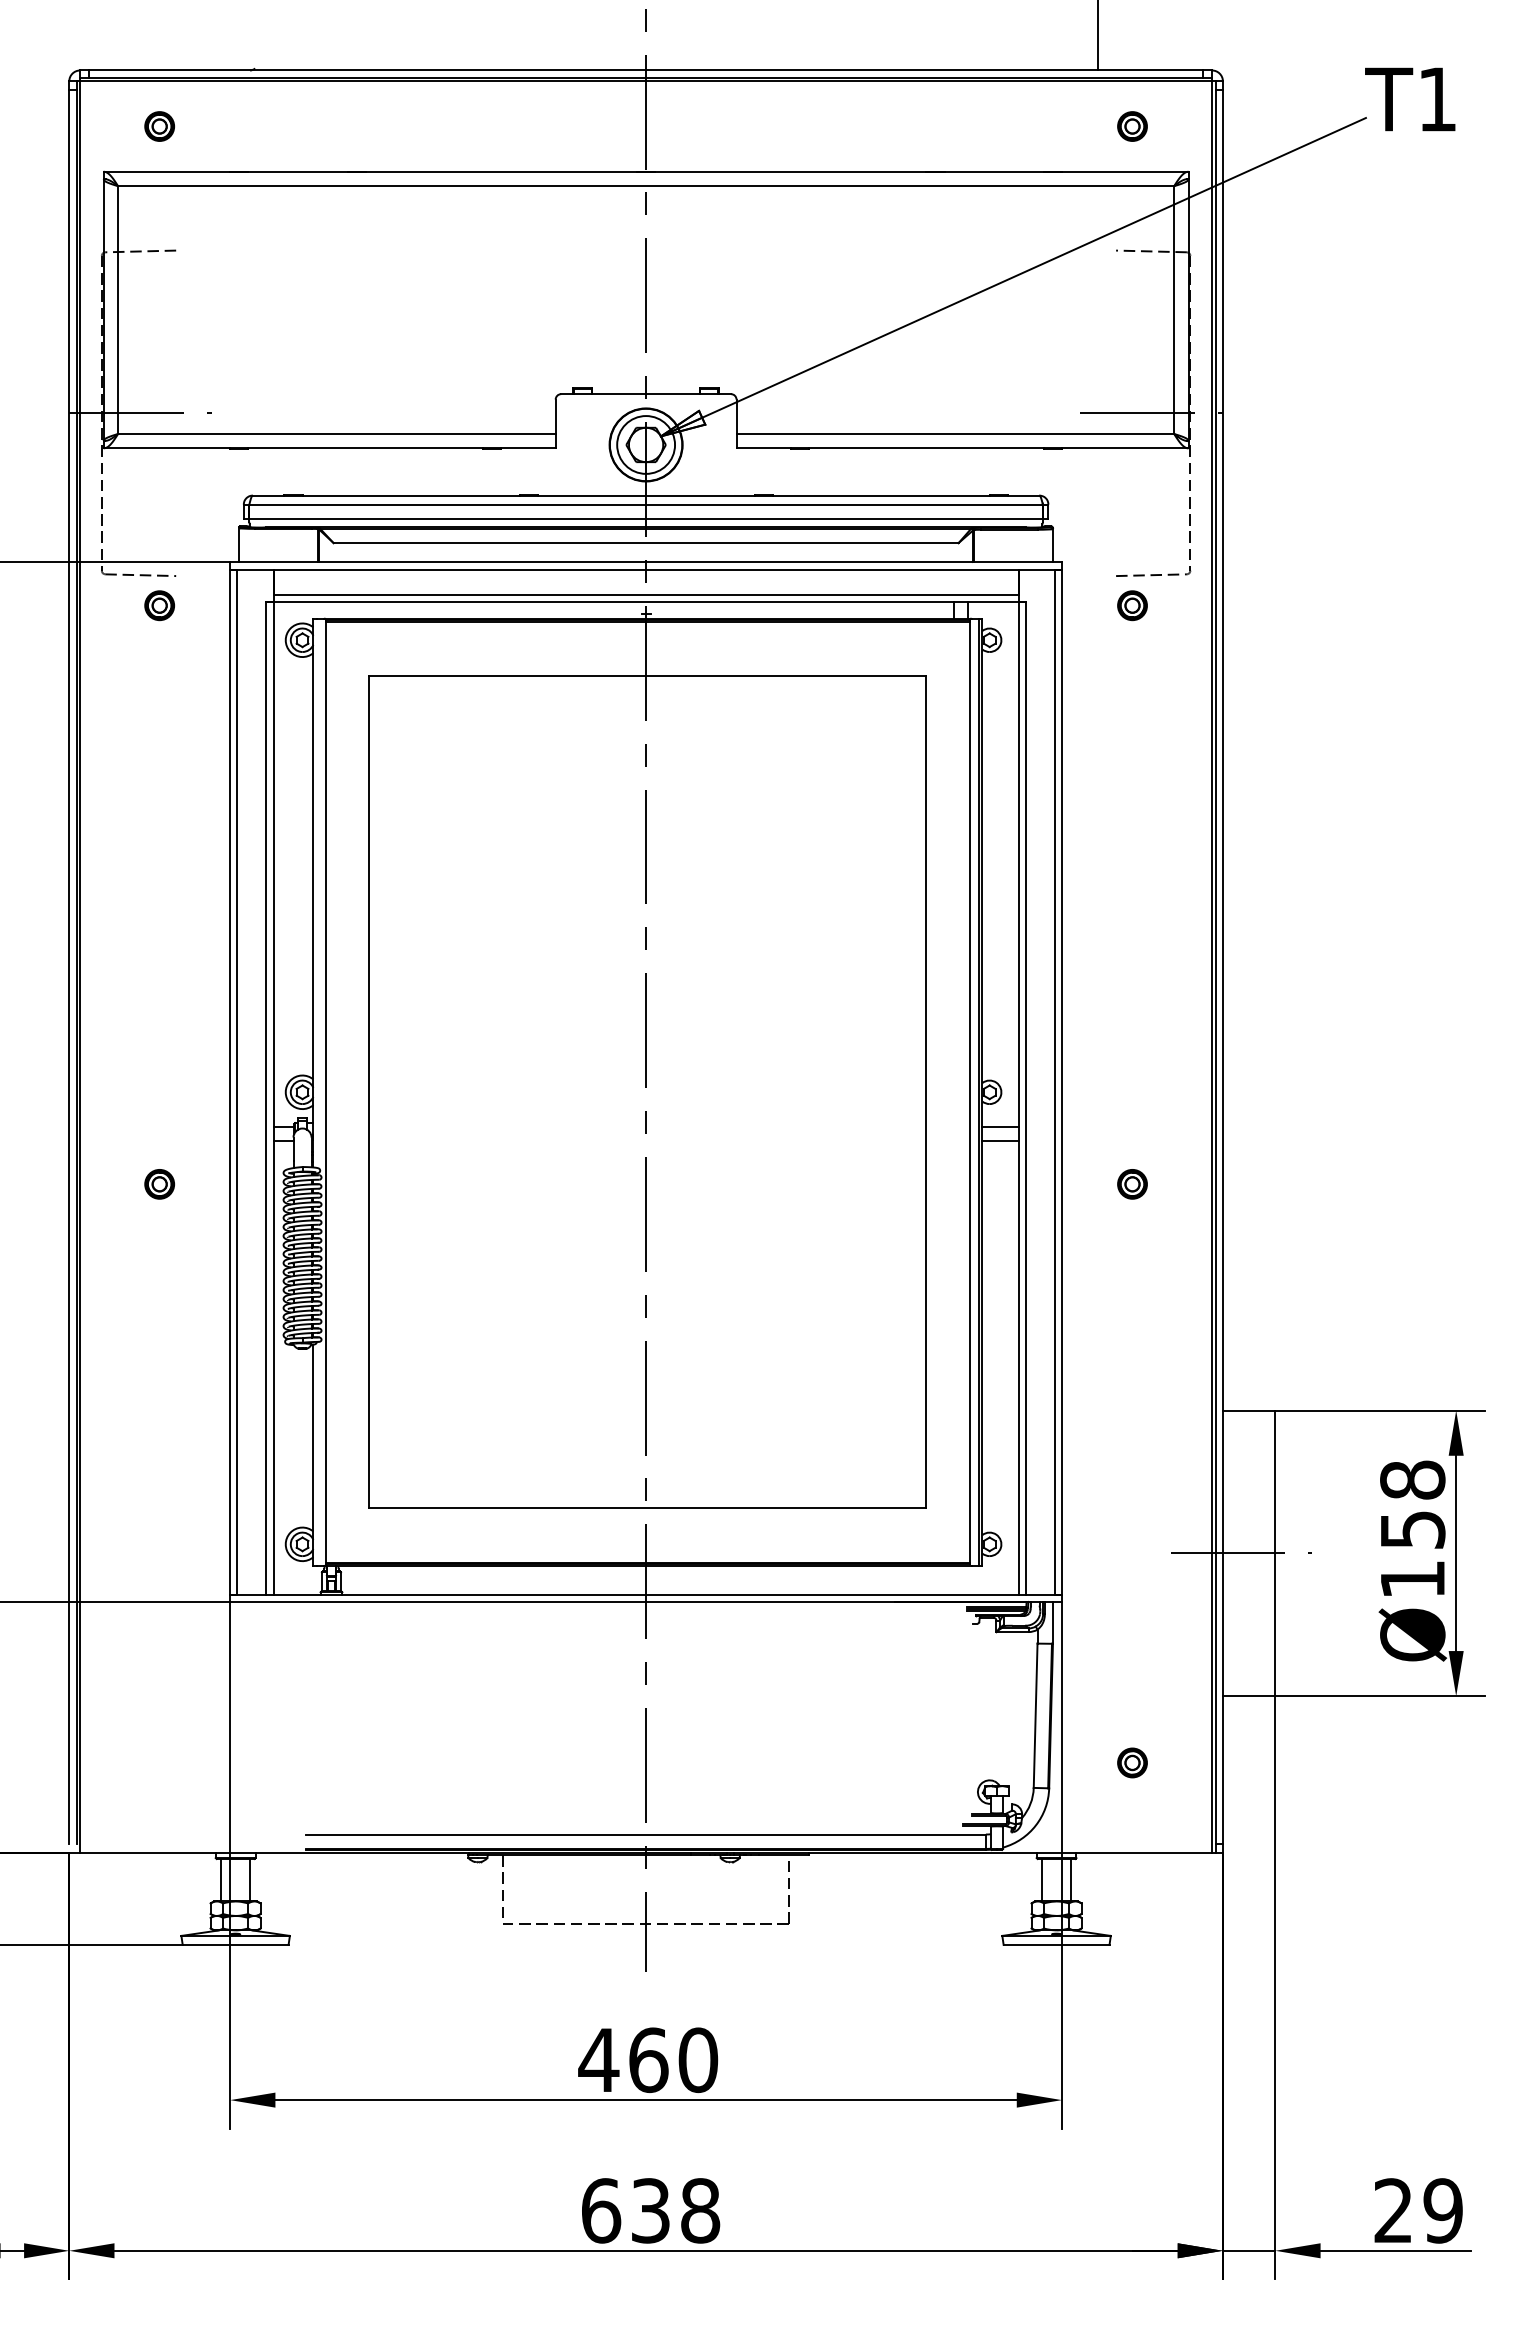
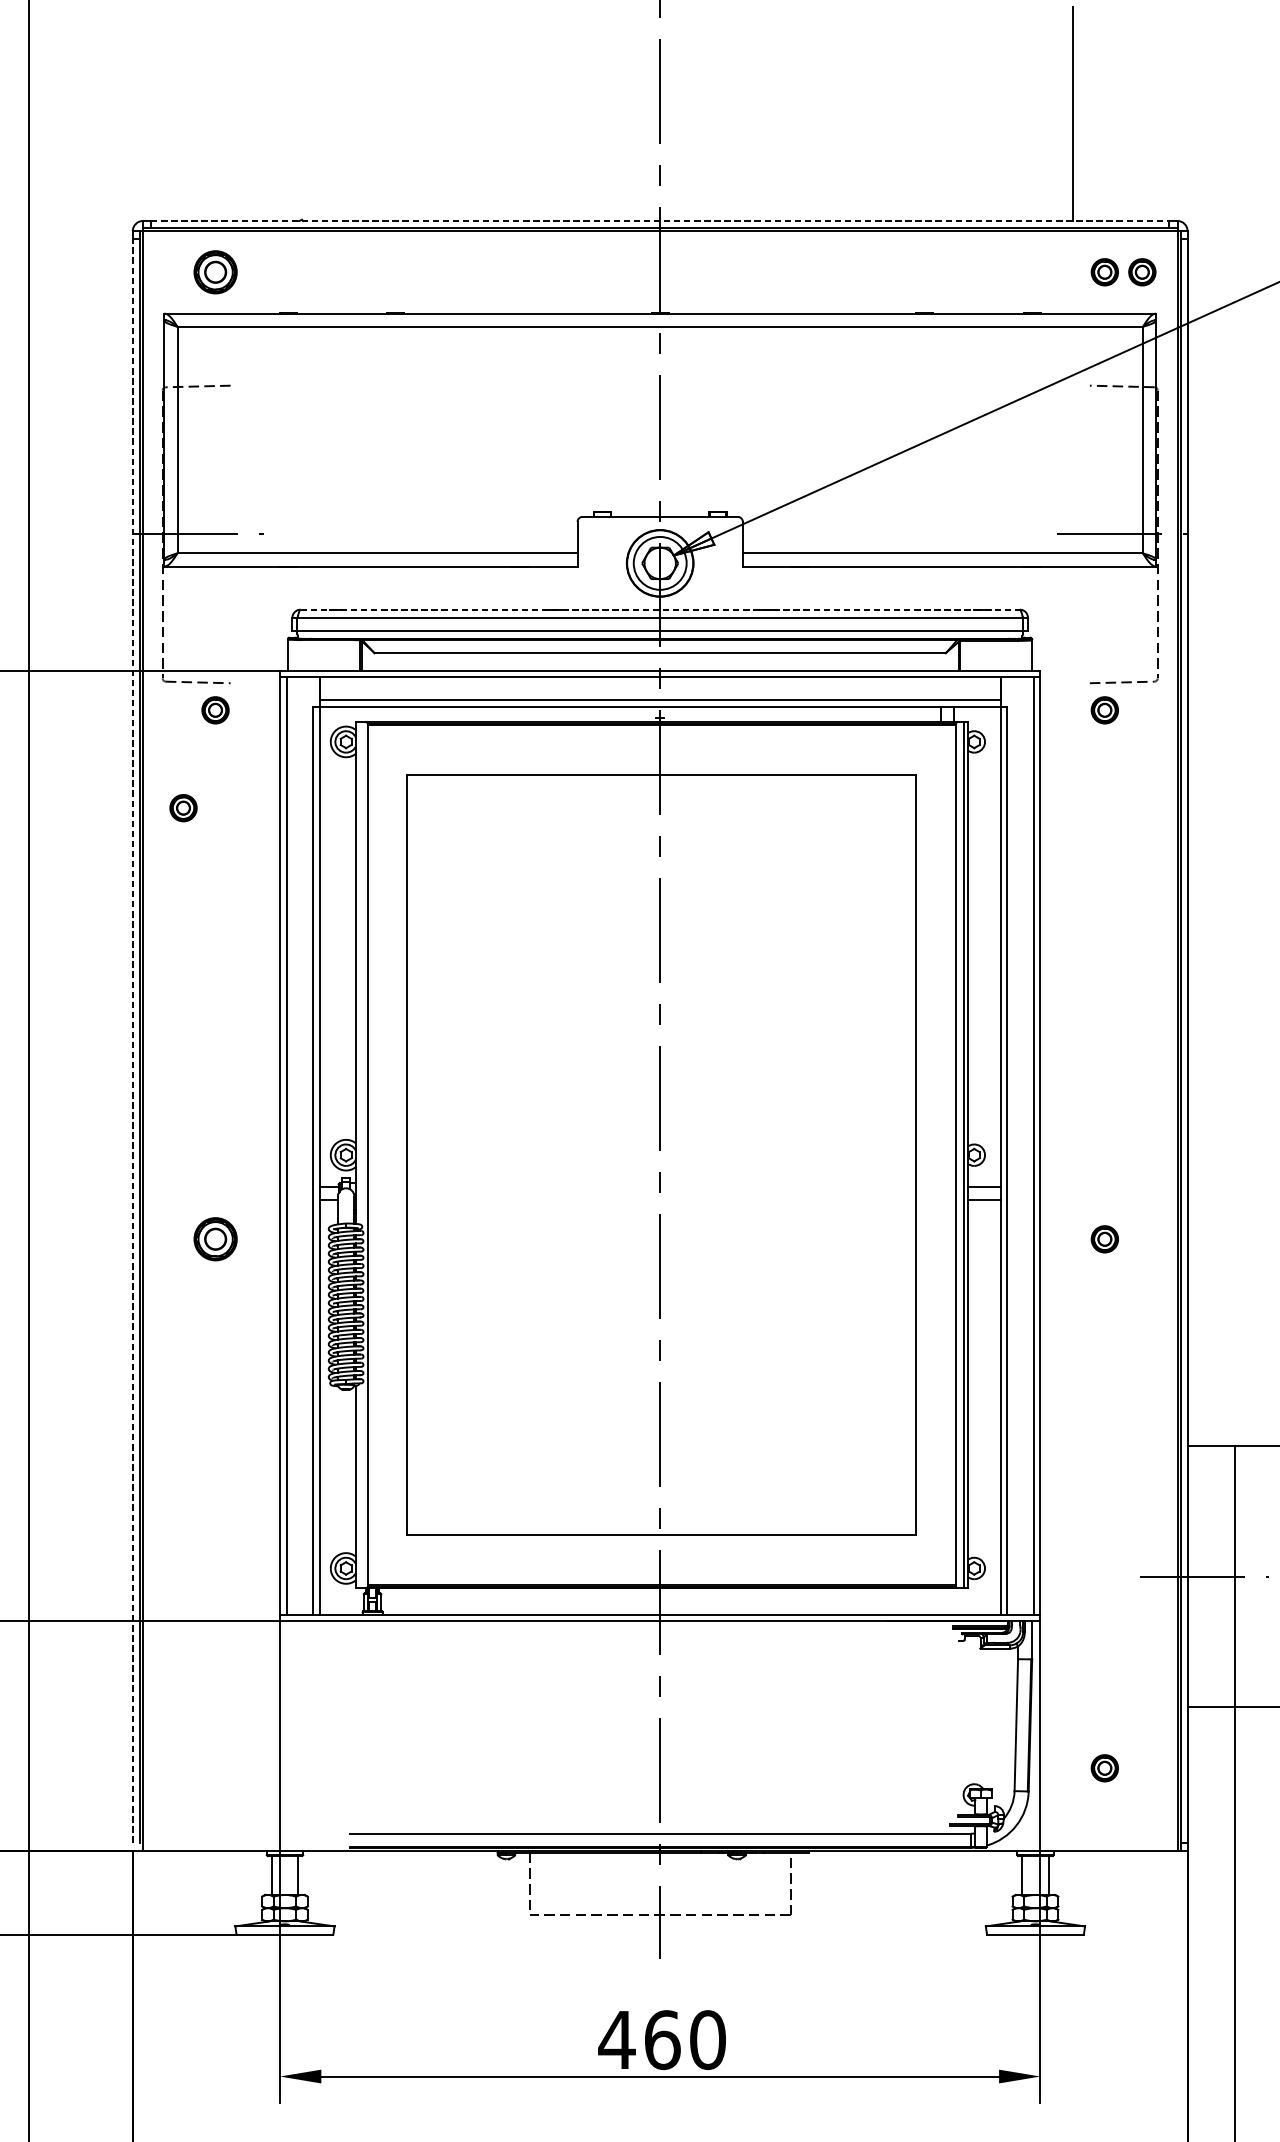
line: (646, 70) -> (660, 221), solid -> dashed
part: (159, 126) -> (215, 272), size x1.6
part: (1173, 126) -> (1142, 272), added
line: (646, 495) -> (660, 609), solid -> dashed
part: (124, 712) -> (183, 807), added
line: (69, 967) -> (133, 1041), solid -> dashed
part: (159, 1184) -> (215, 1239), size x1.6

